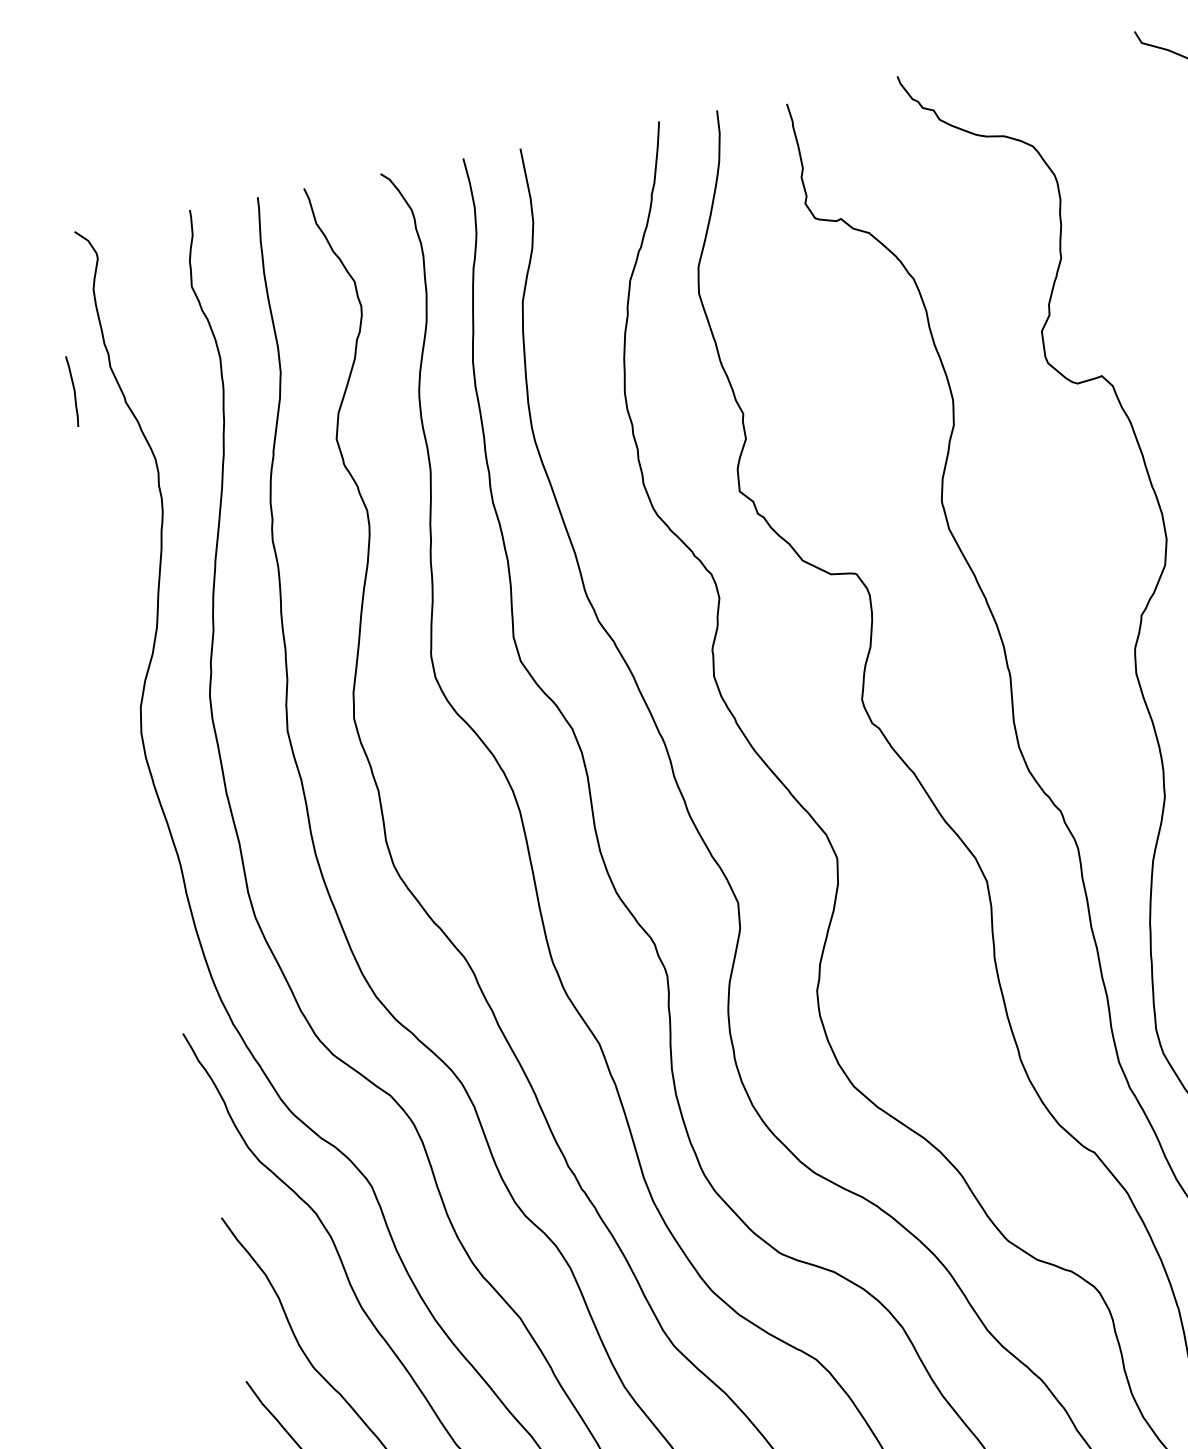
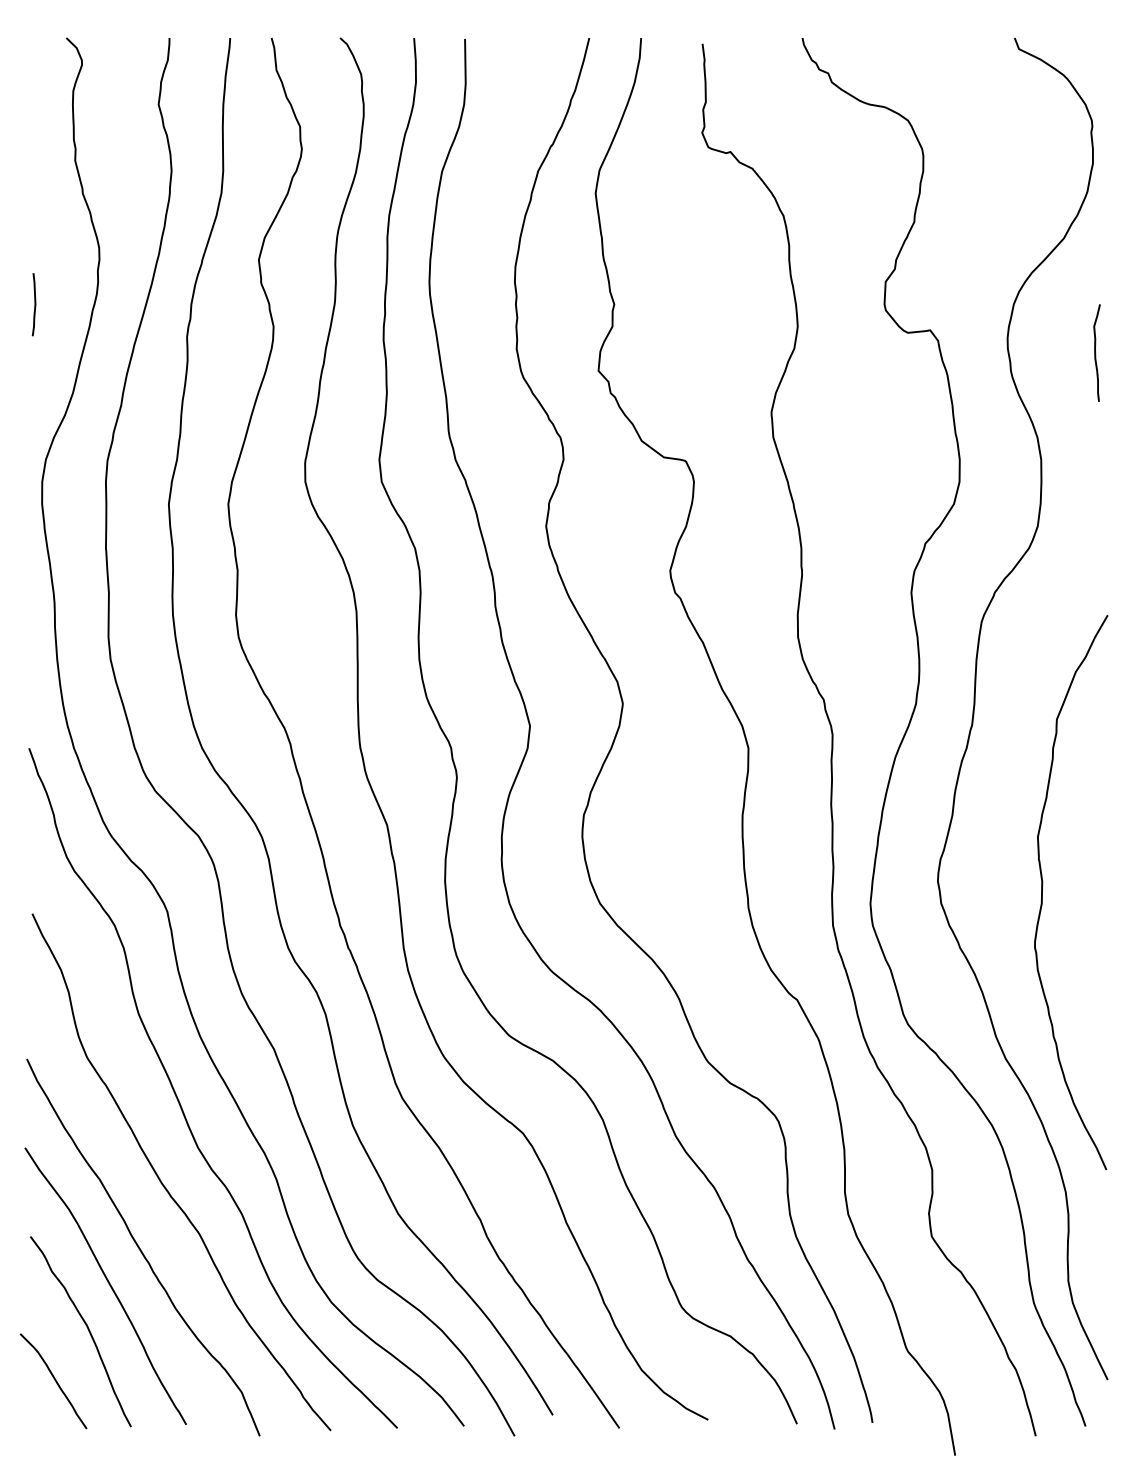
curve: (73, 391) -> (34, 304), moved

